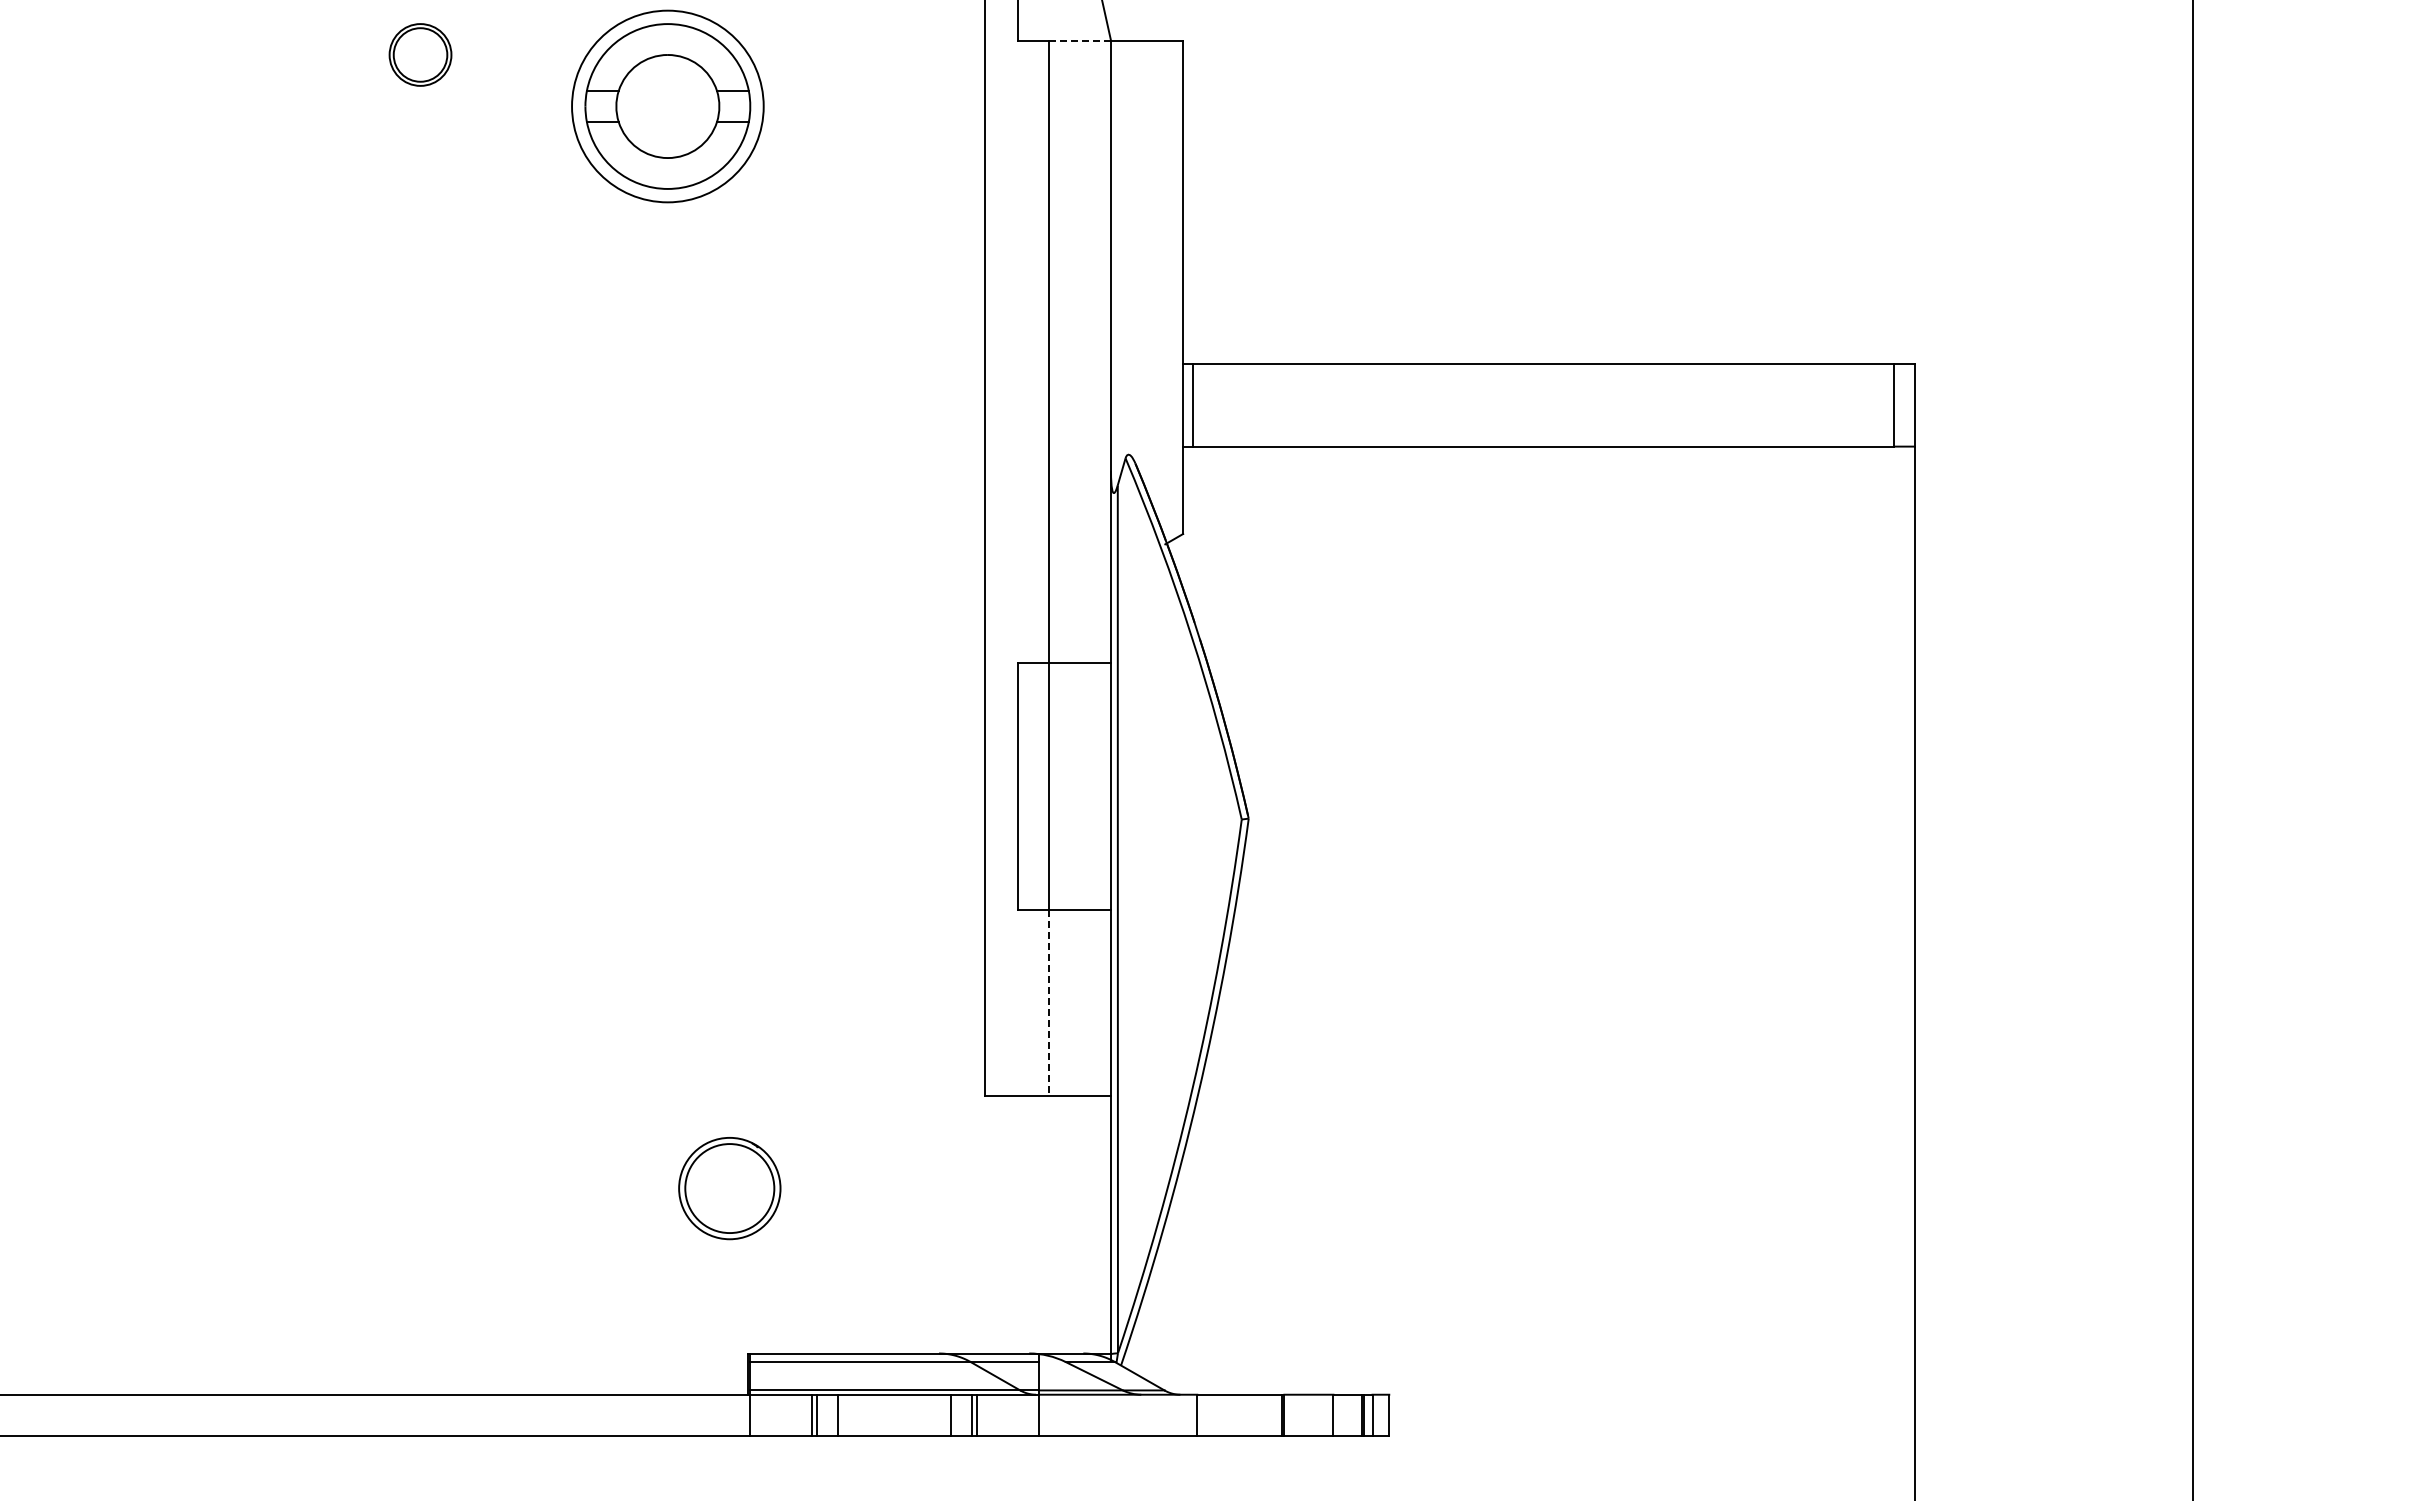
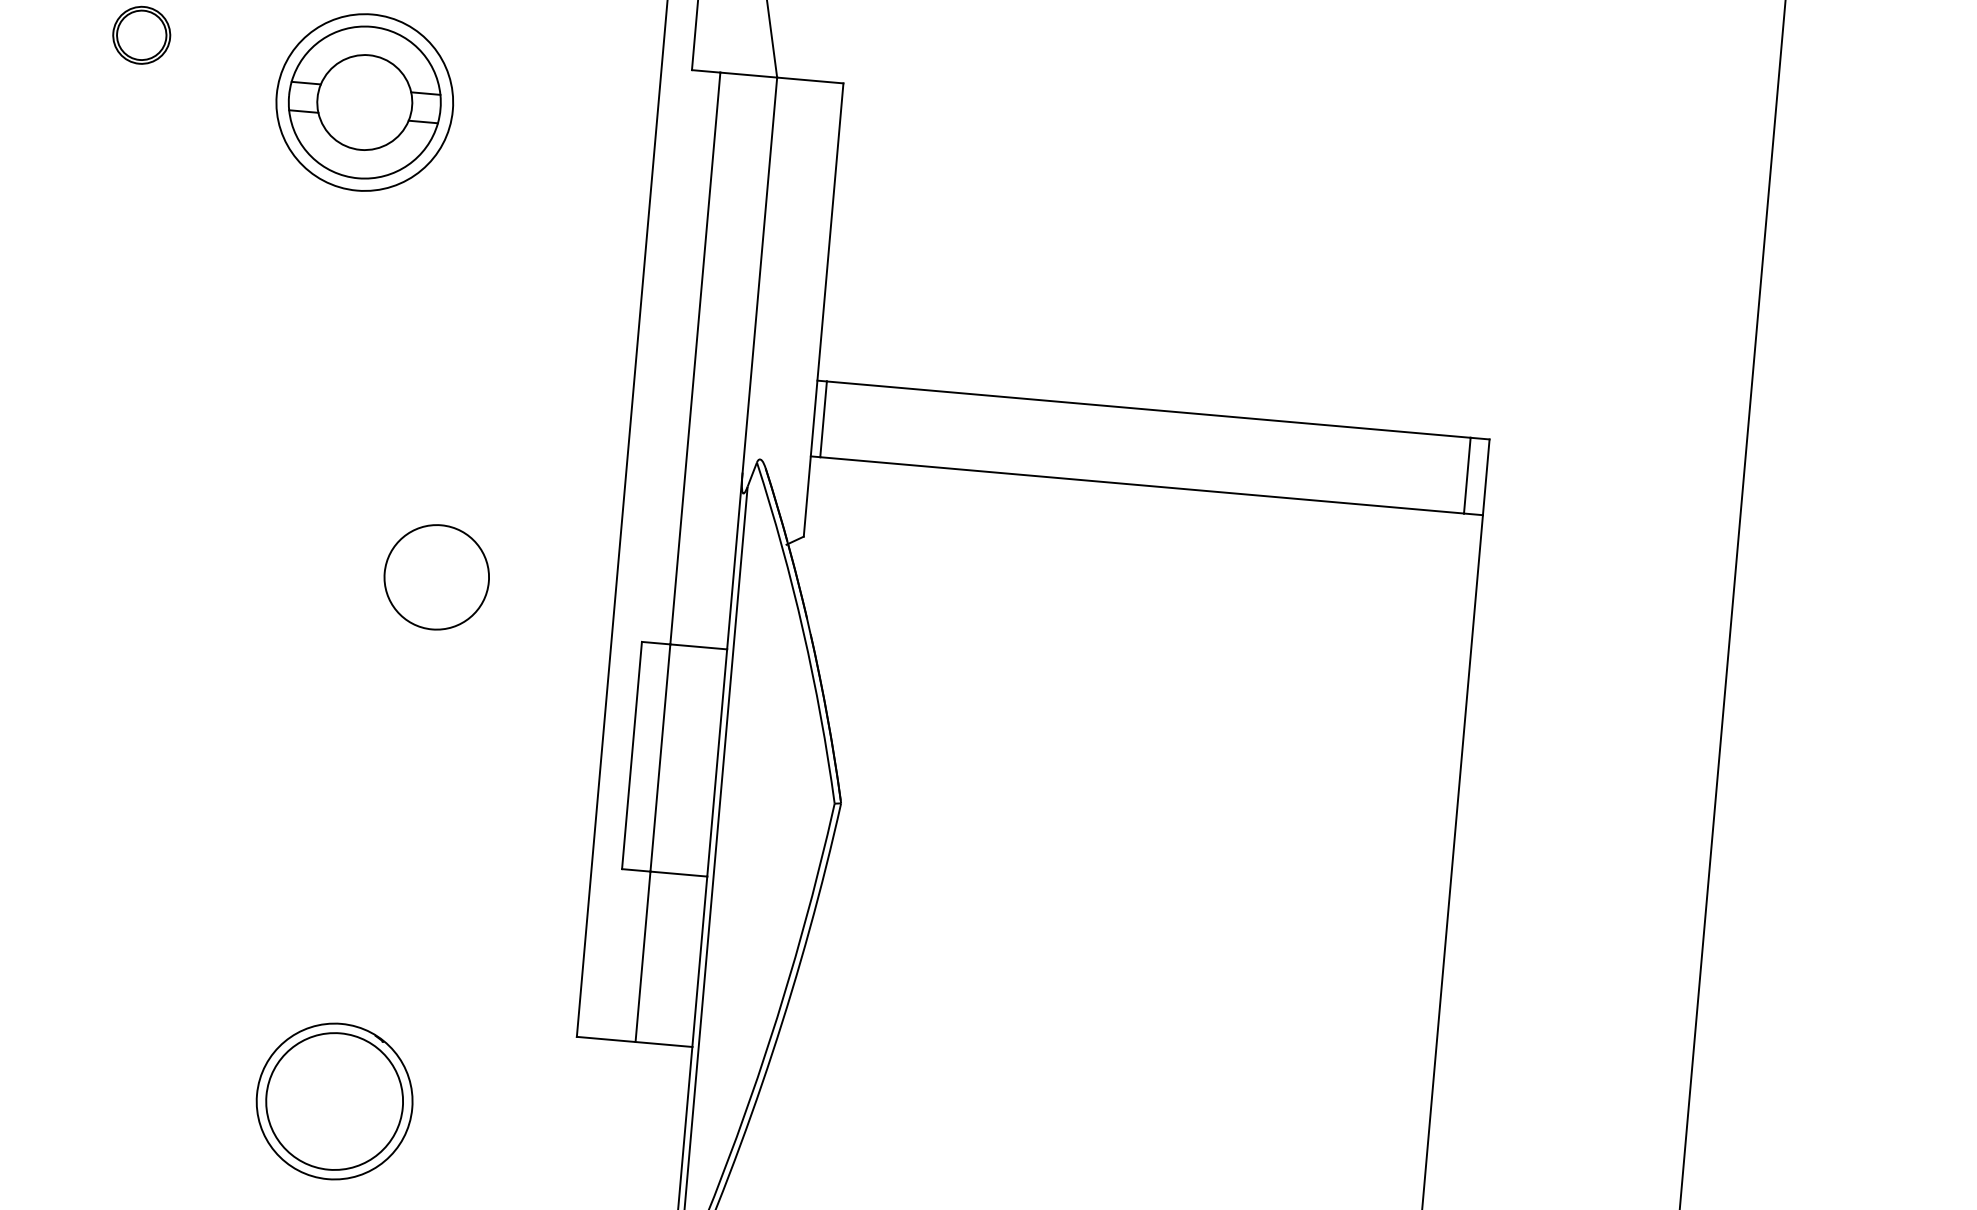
line: (1080, 40) -> (749, 75), dashed -> solid
circle: (790, 612) -> (436, 577), added
line: (1049, 1003) -> (643, 957), dashed -> solid
part: (729, 1188) -> (334, 1101), size x1.67

